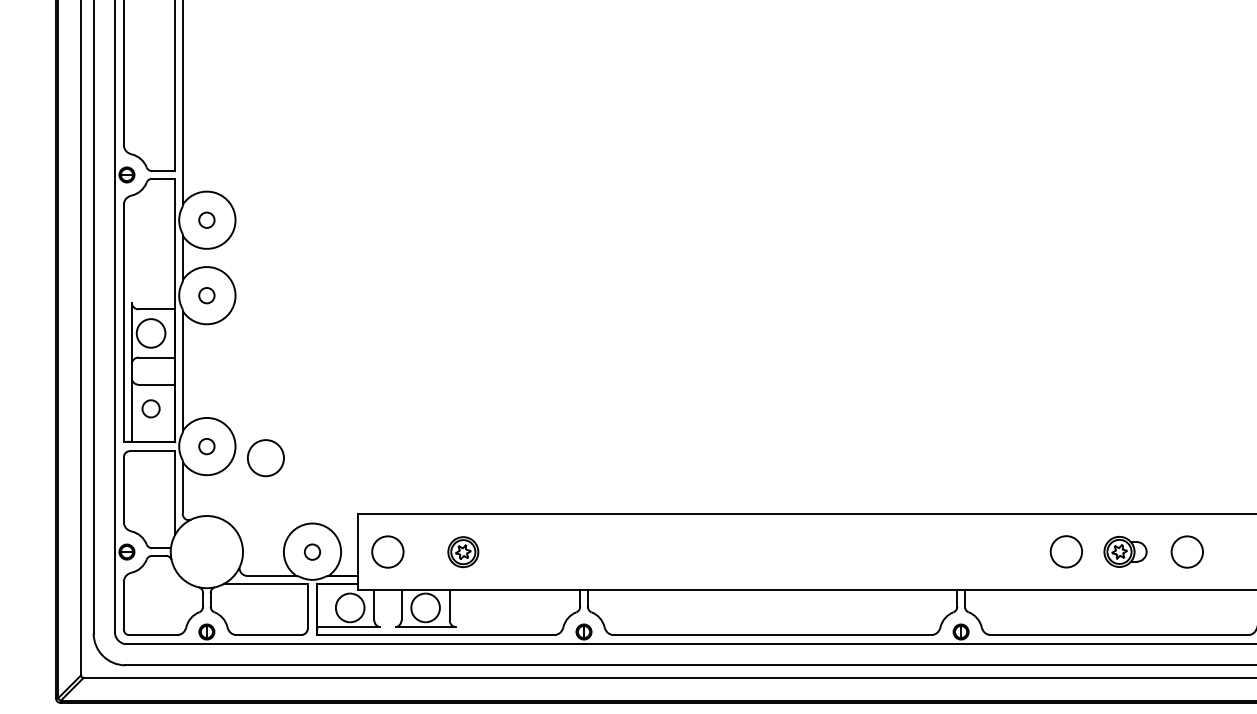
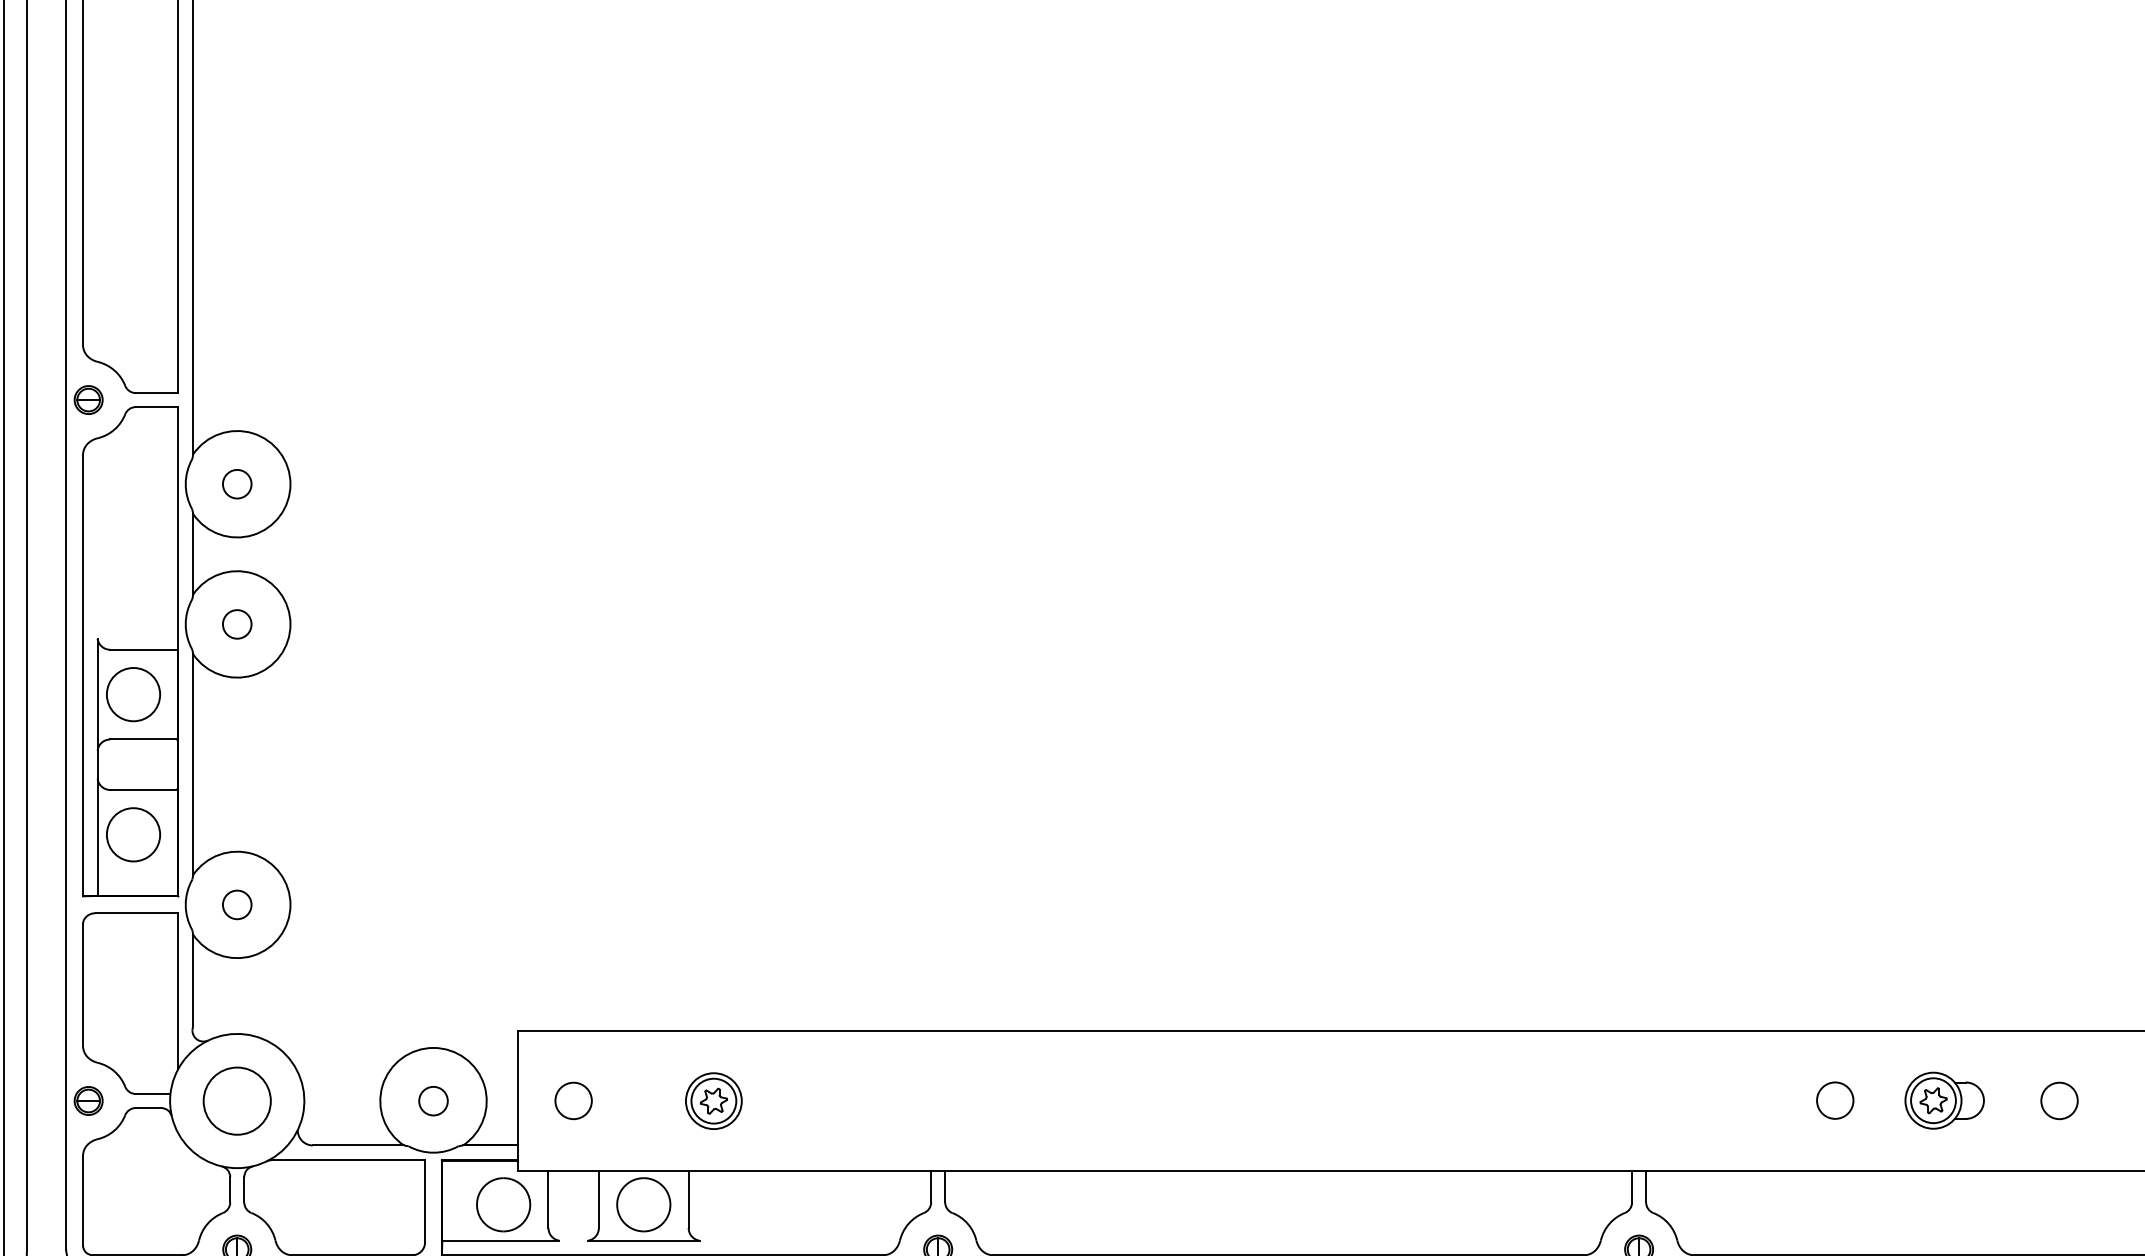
circle: (150, 408) -> (132, 834), size x1.67
circle: (265, 458) -> (236, 1101), moved
circle: (387, 551) -> (572, 1099), size x0.62
circle: (1066, 551) -> (1834, 1099), size x0.62
circle: (1187, 551) -> (2059, 1099), size x0.62

